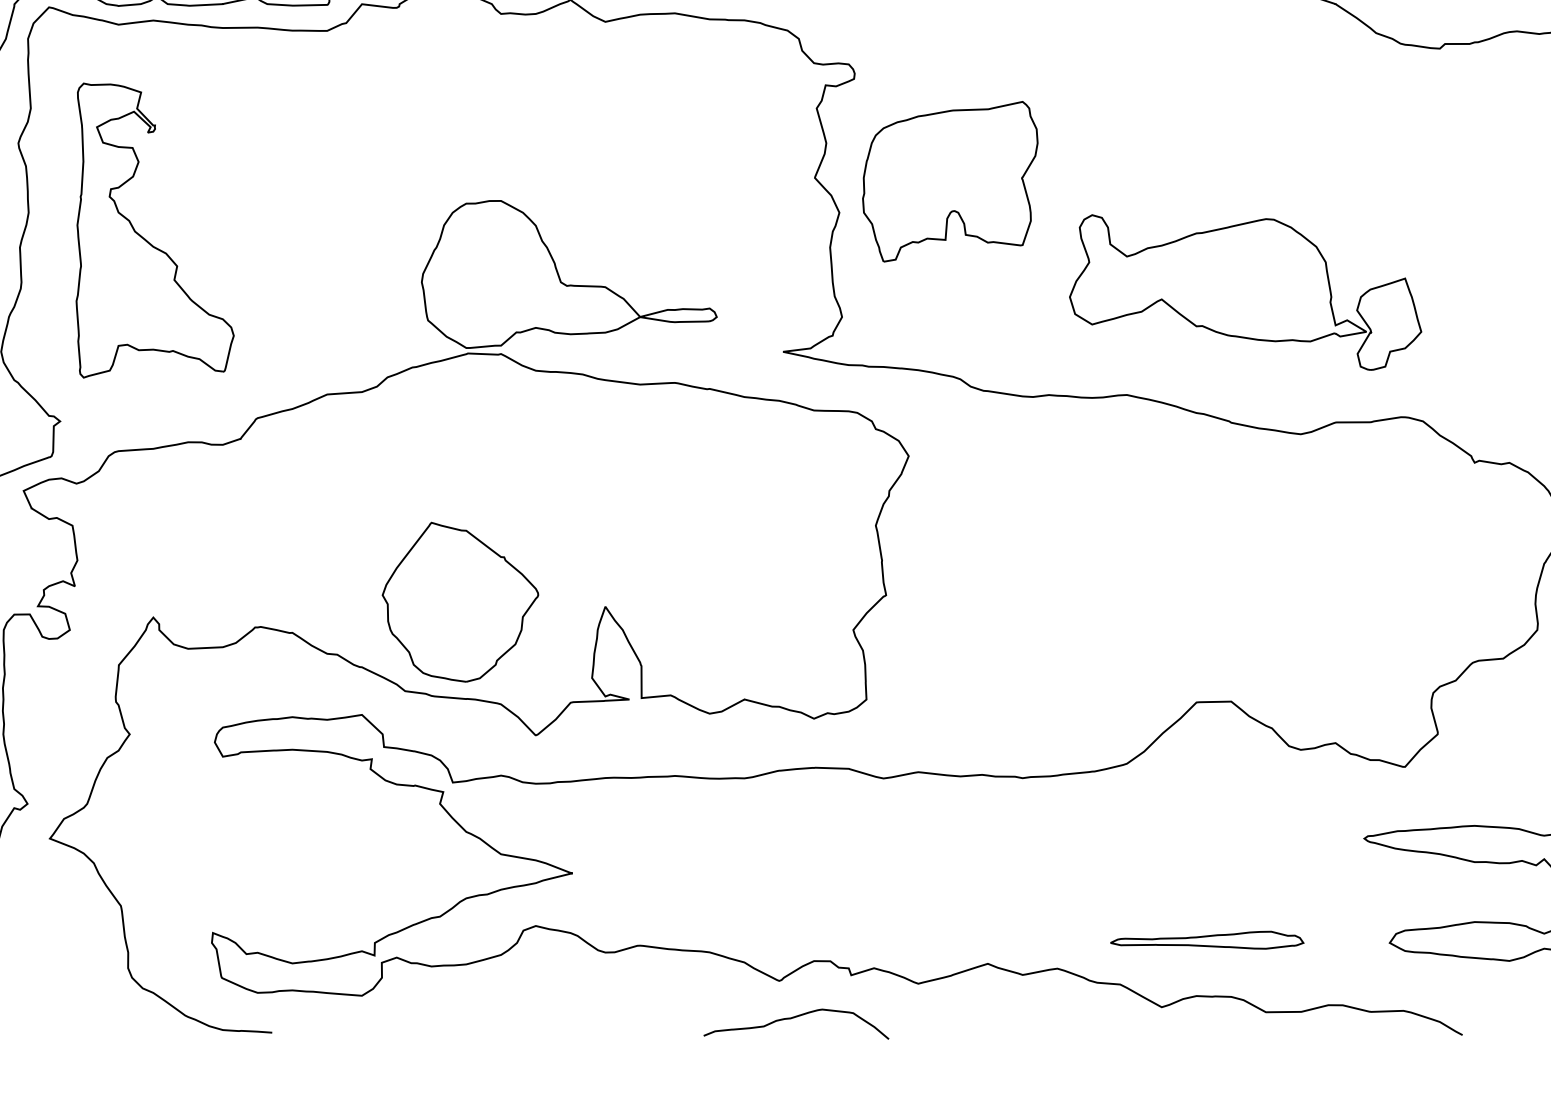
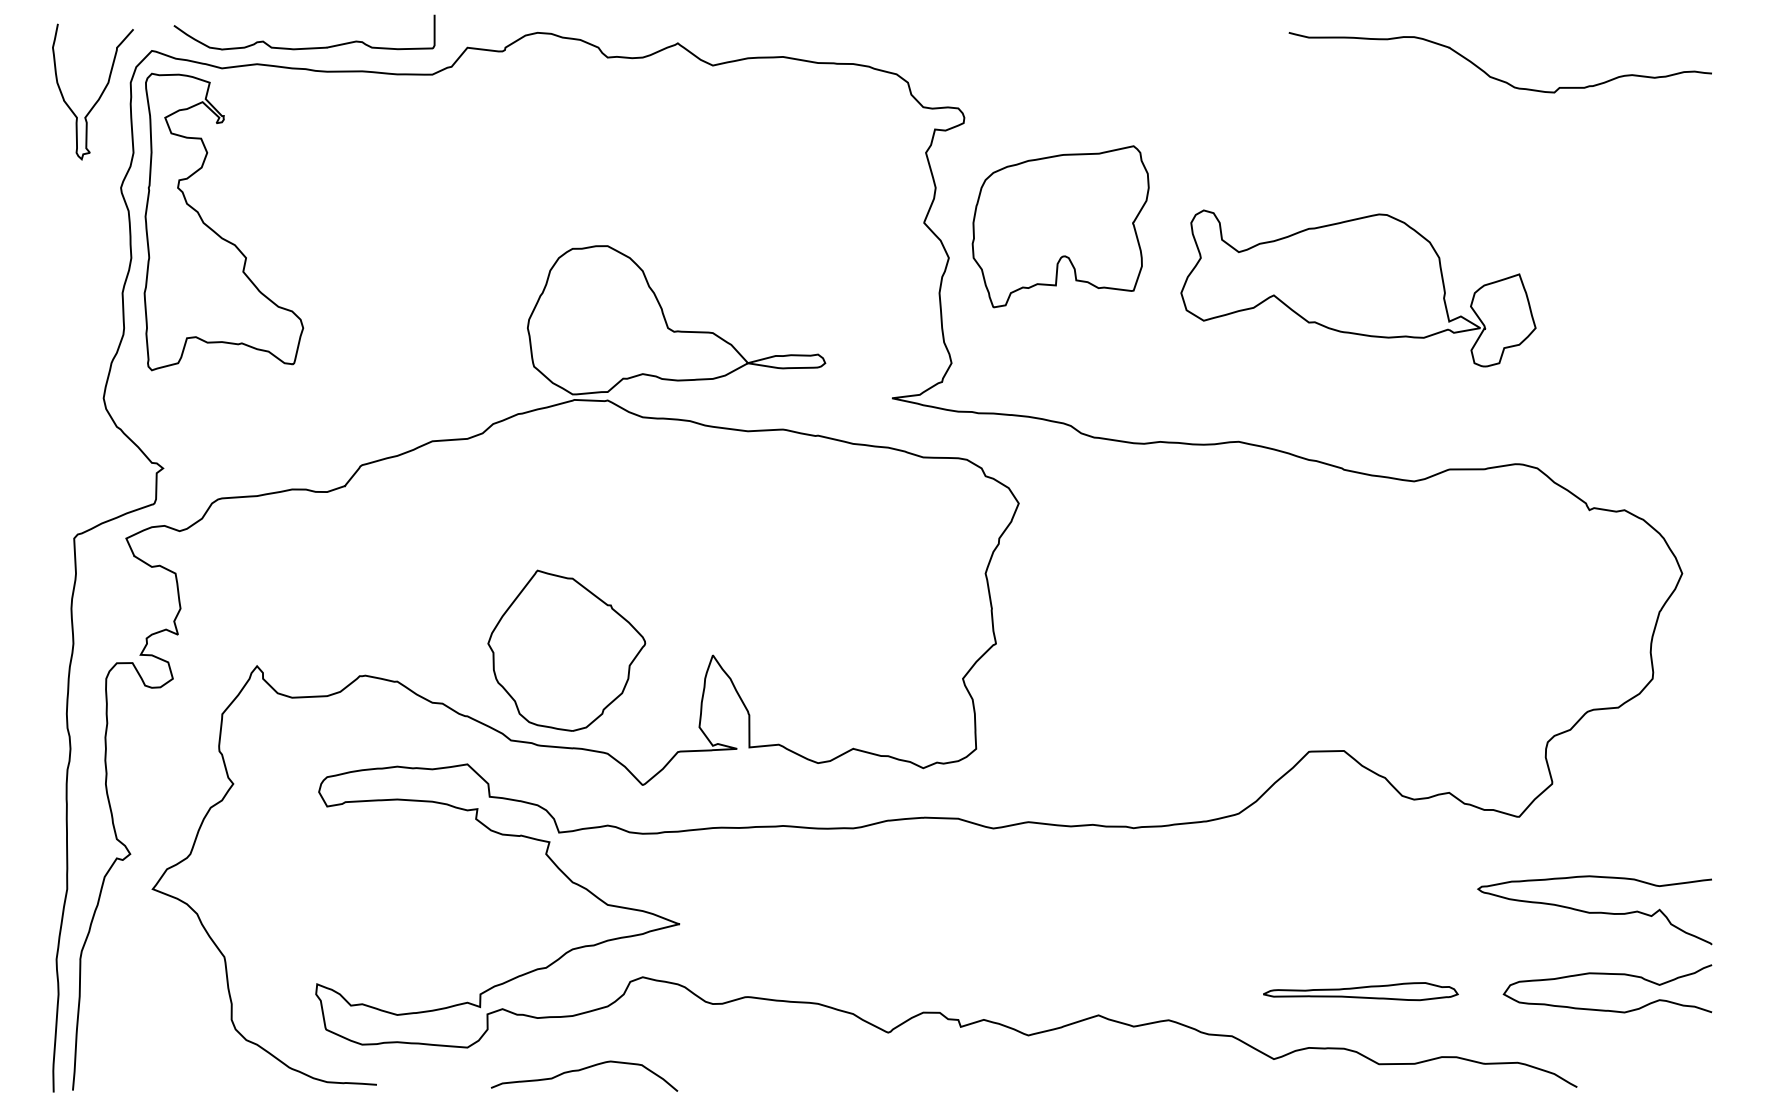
part: (145, 239) -> (214, 230), moved
part: (1245, 292) -> (1358, 288), moved
part: (1206, 940) -> (1360, 991), moved
curve: (794, 1018) -> (582, 1070), moved

